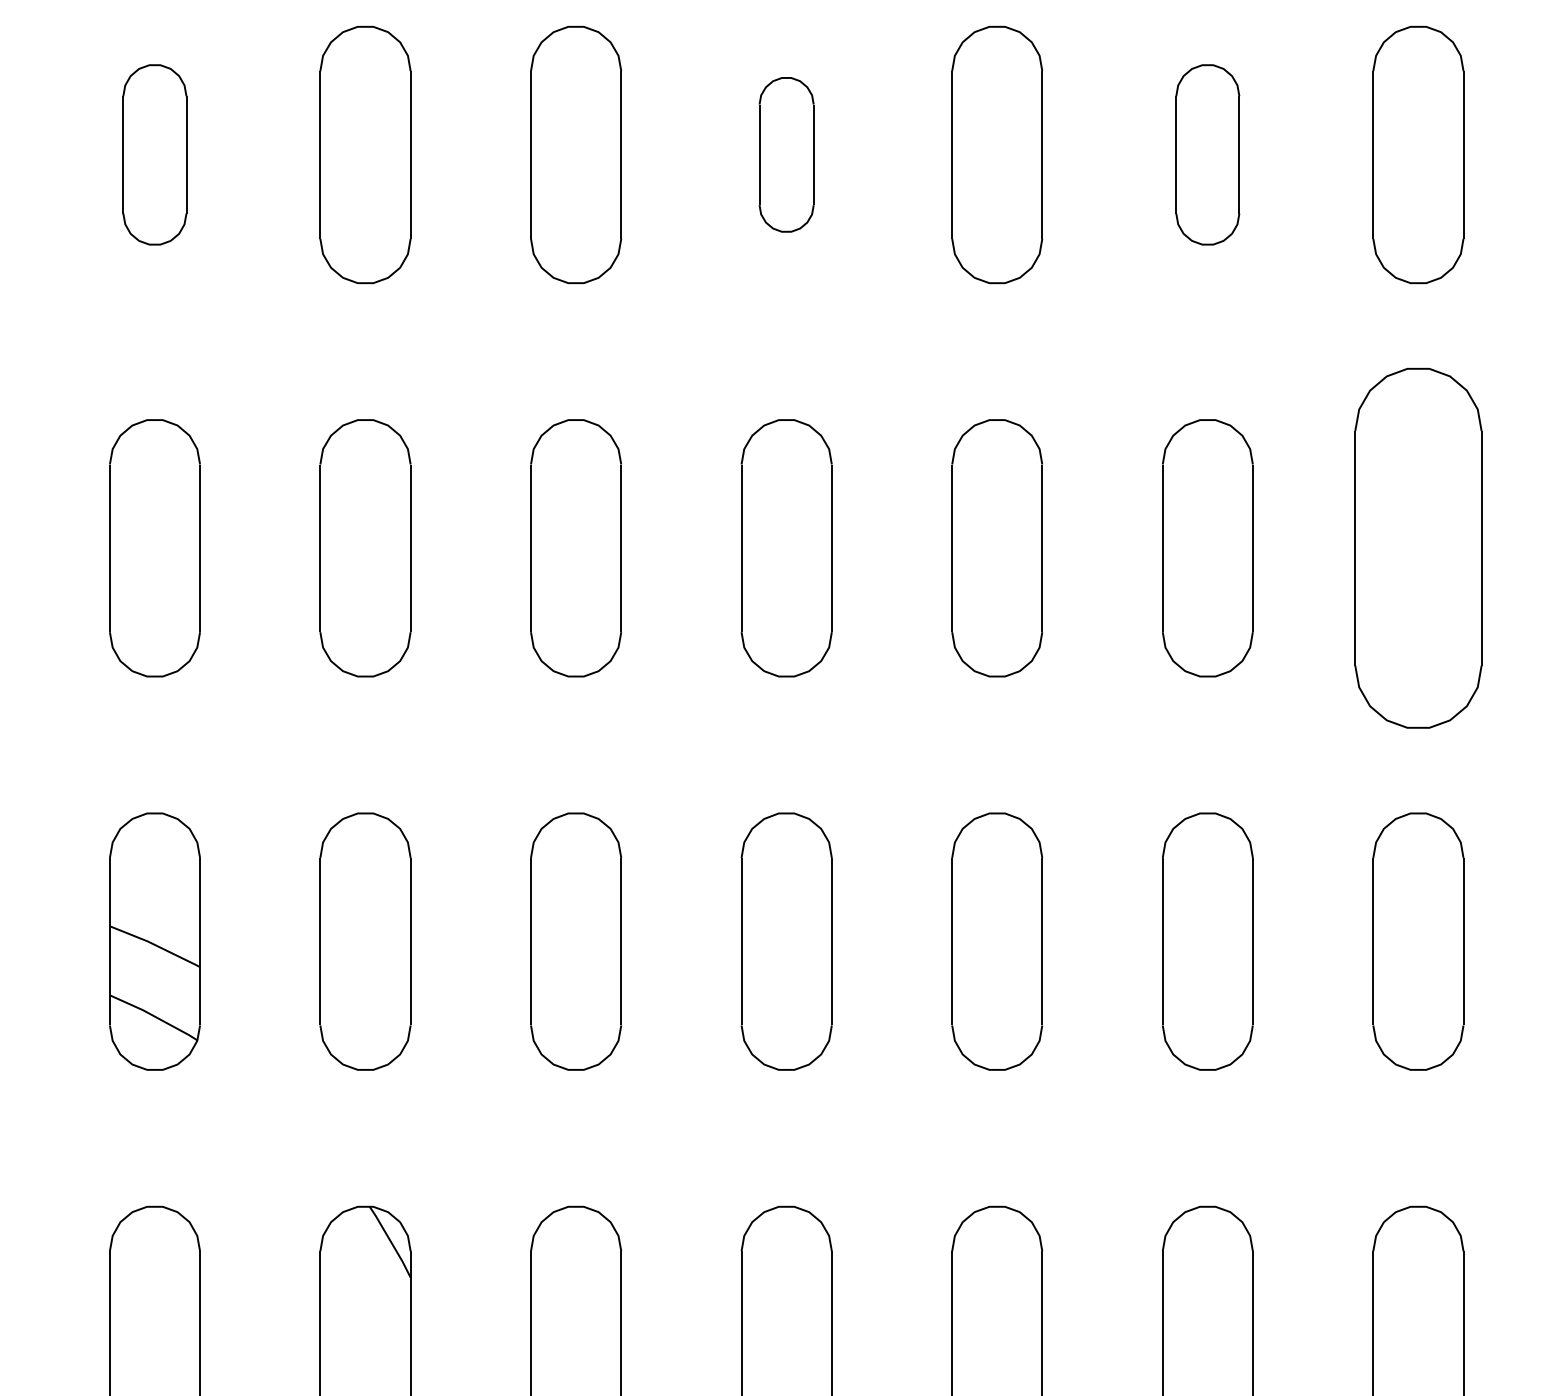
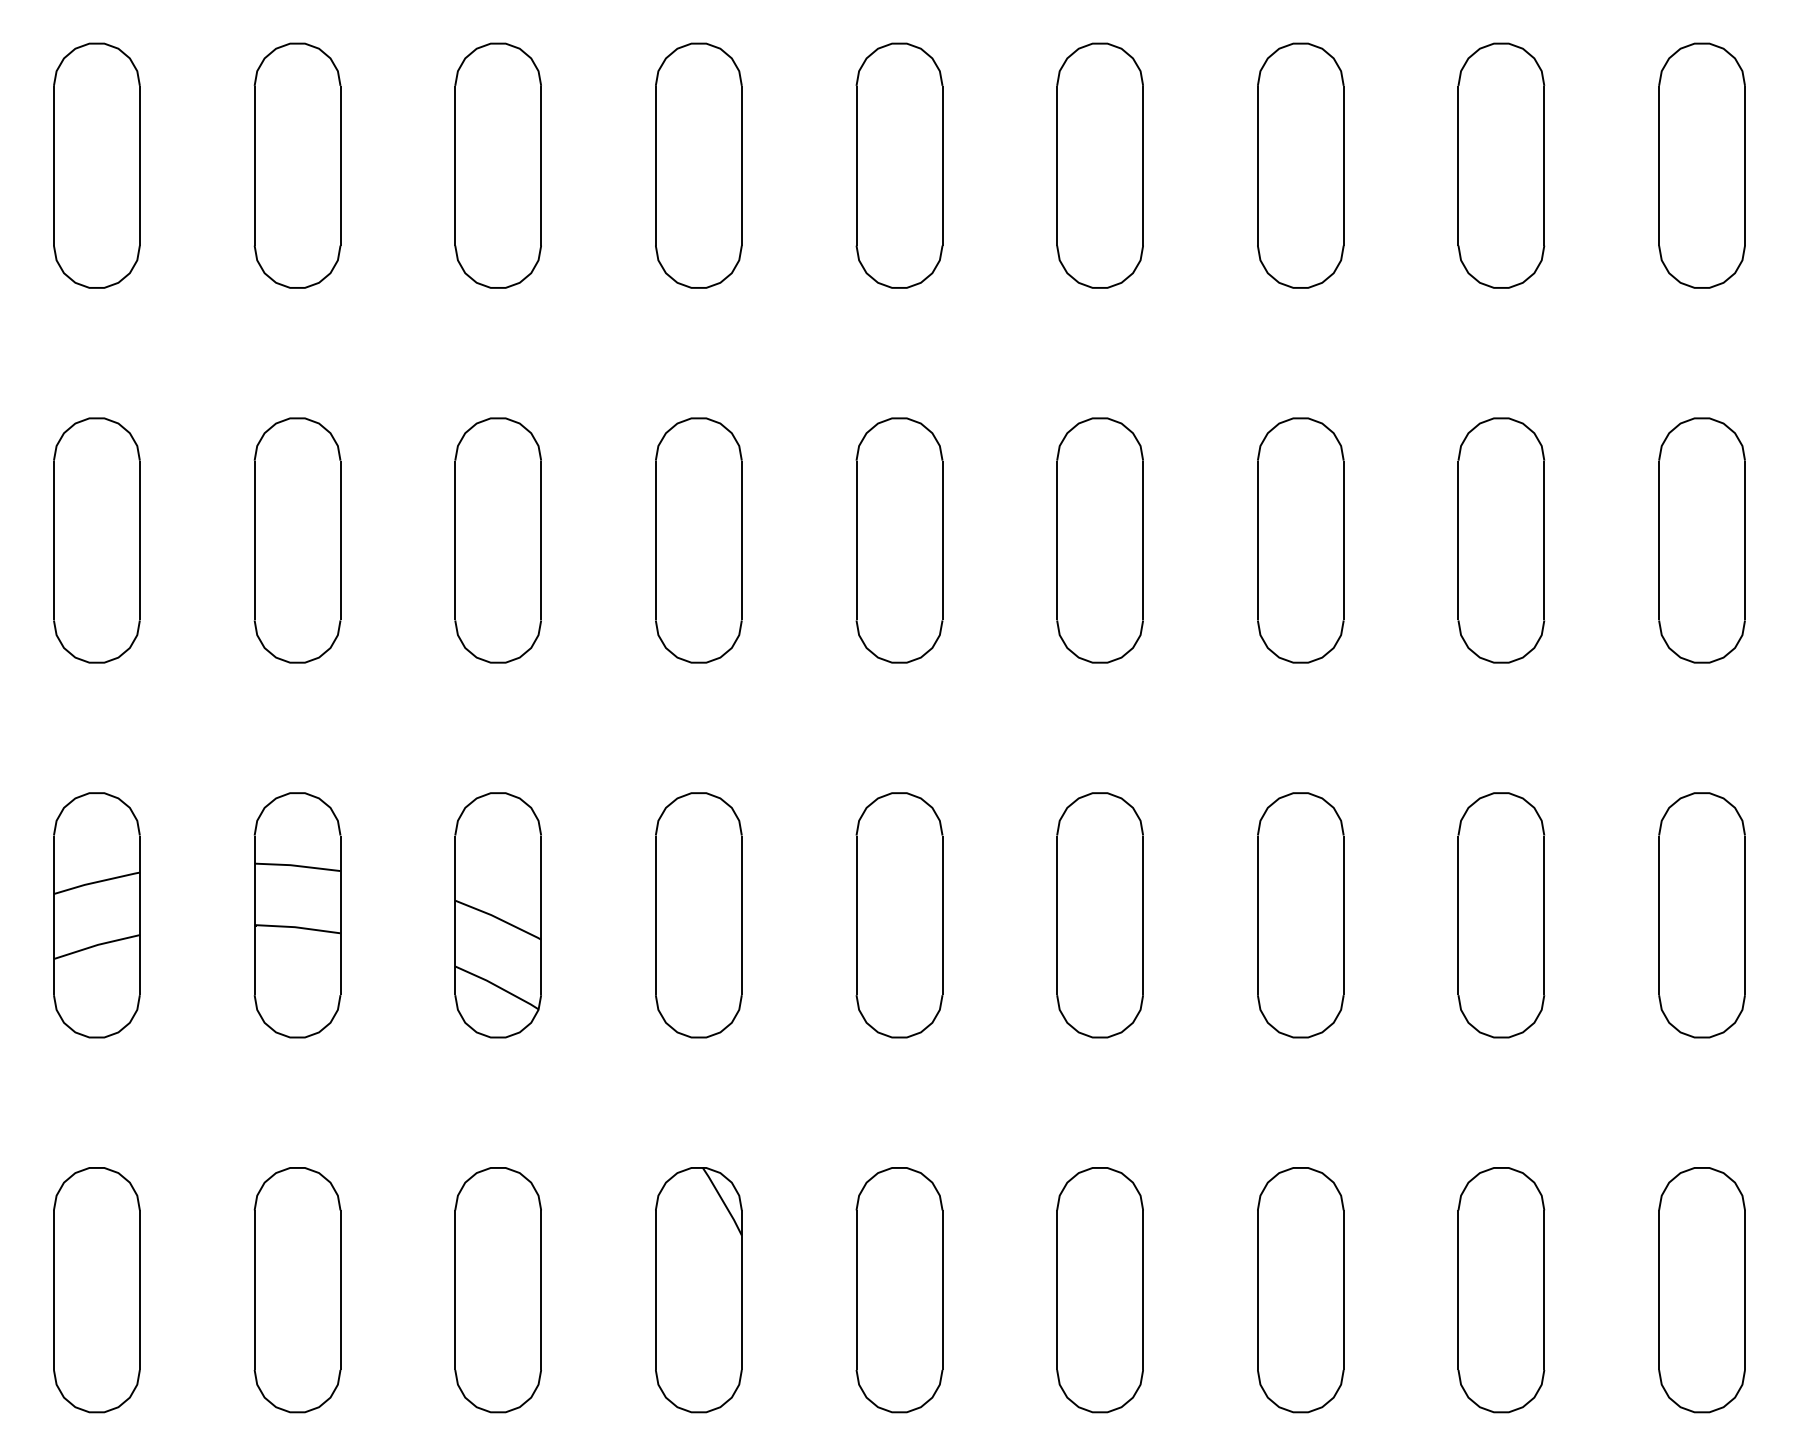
part: (154, 154) -> (497, 165), size x1.43
part: (786, 154) -> (1099, 165), size x1.67
part: (1207, 154) -> (1501, 165), size x1.43
part: (1417, 548) -> (1701, 540), size x0.71

